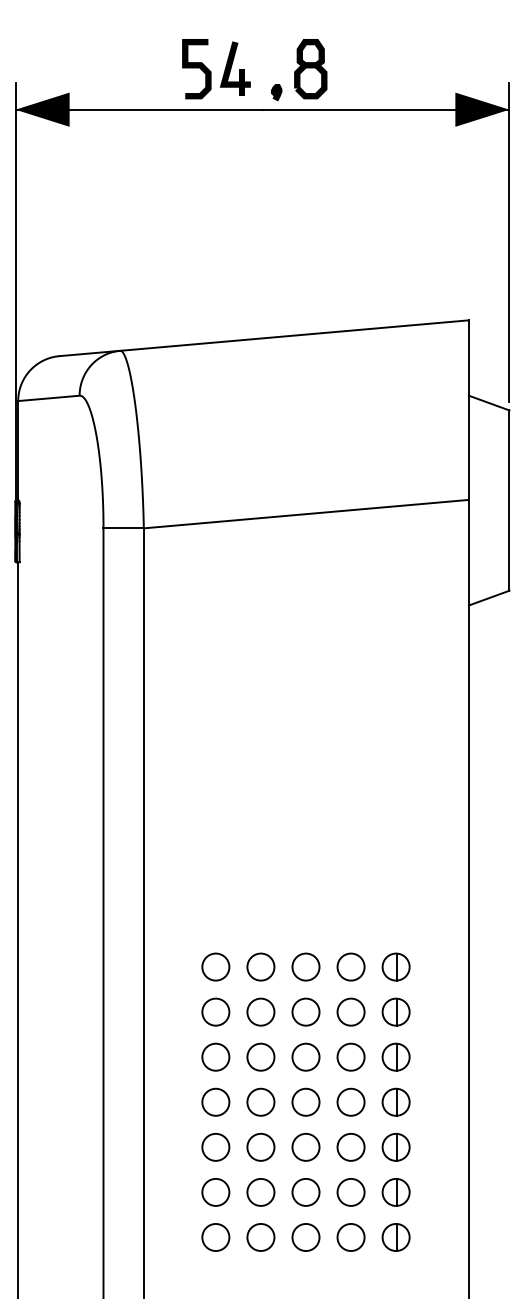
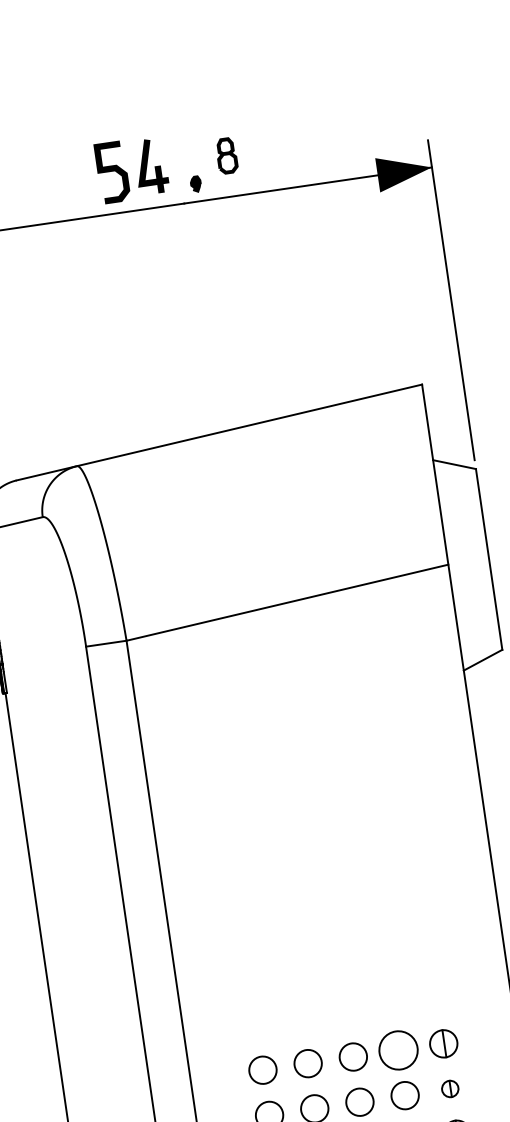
part: (310, 69) -> (226, 156), size x0.6
circle: (350, 966) -> (397, 1049), size x1.4
part: (395, 1011) -> (449, 1088), size x0.6

